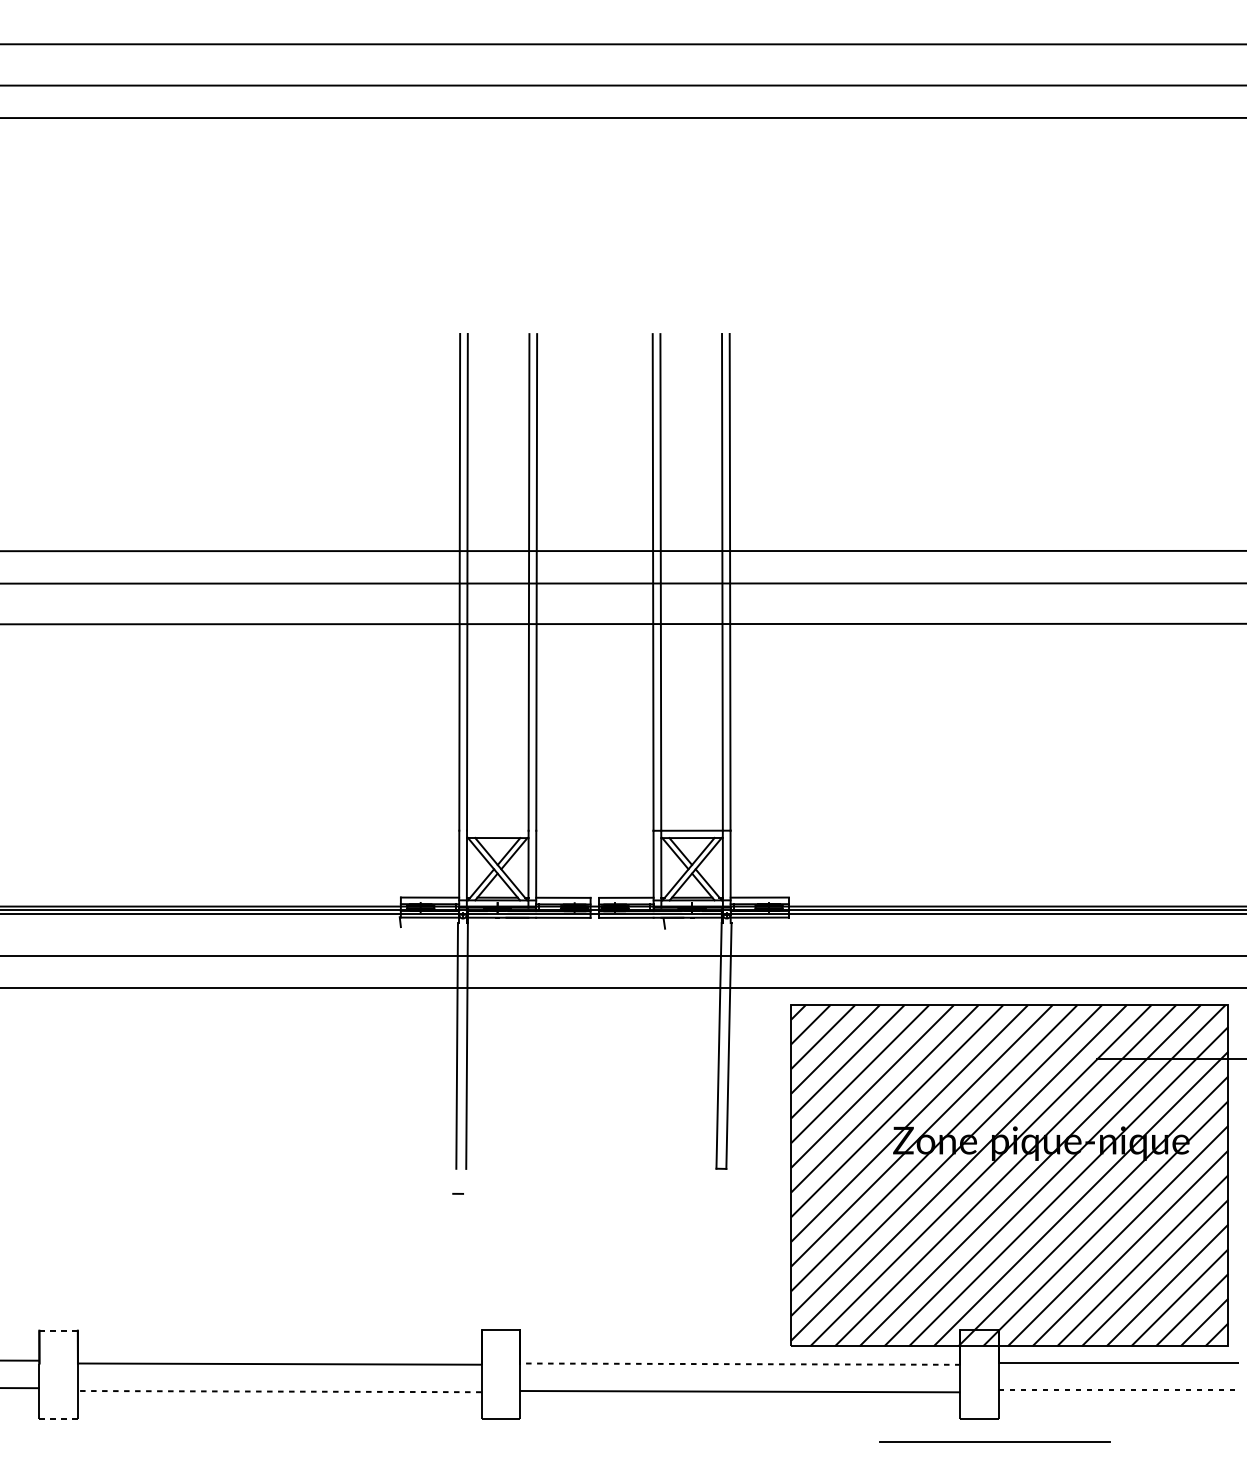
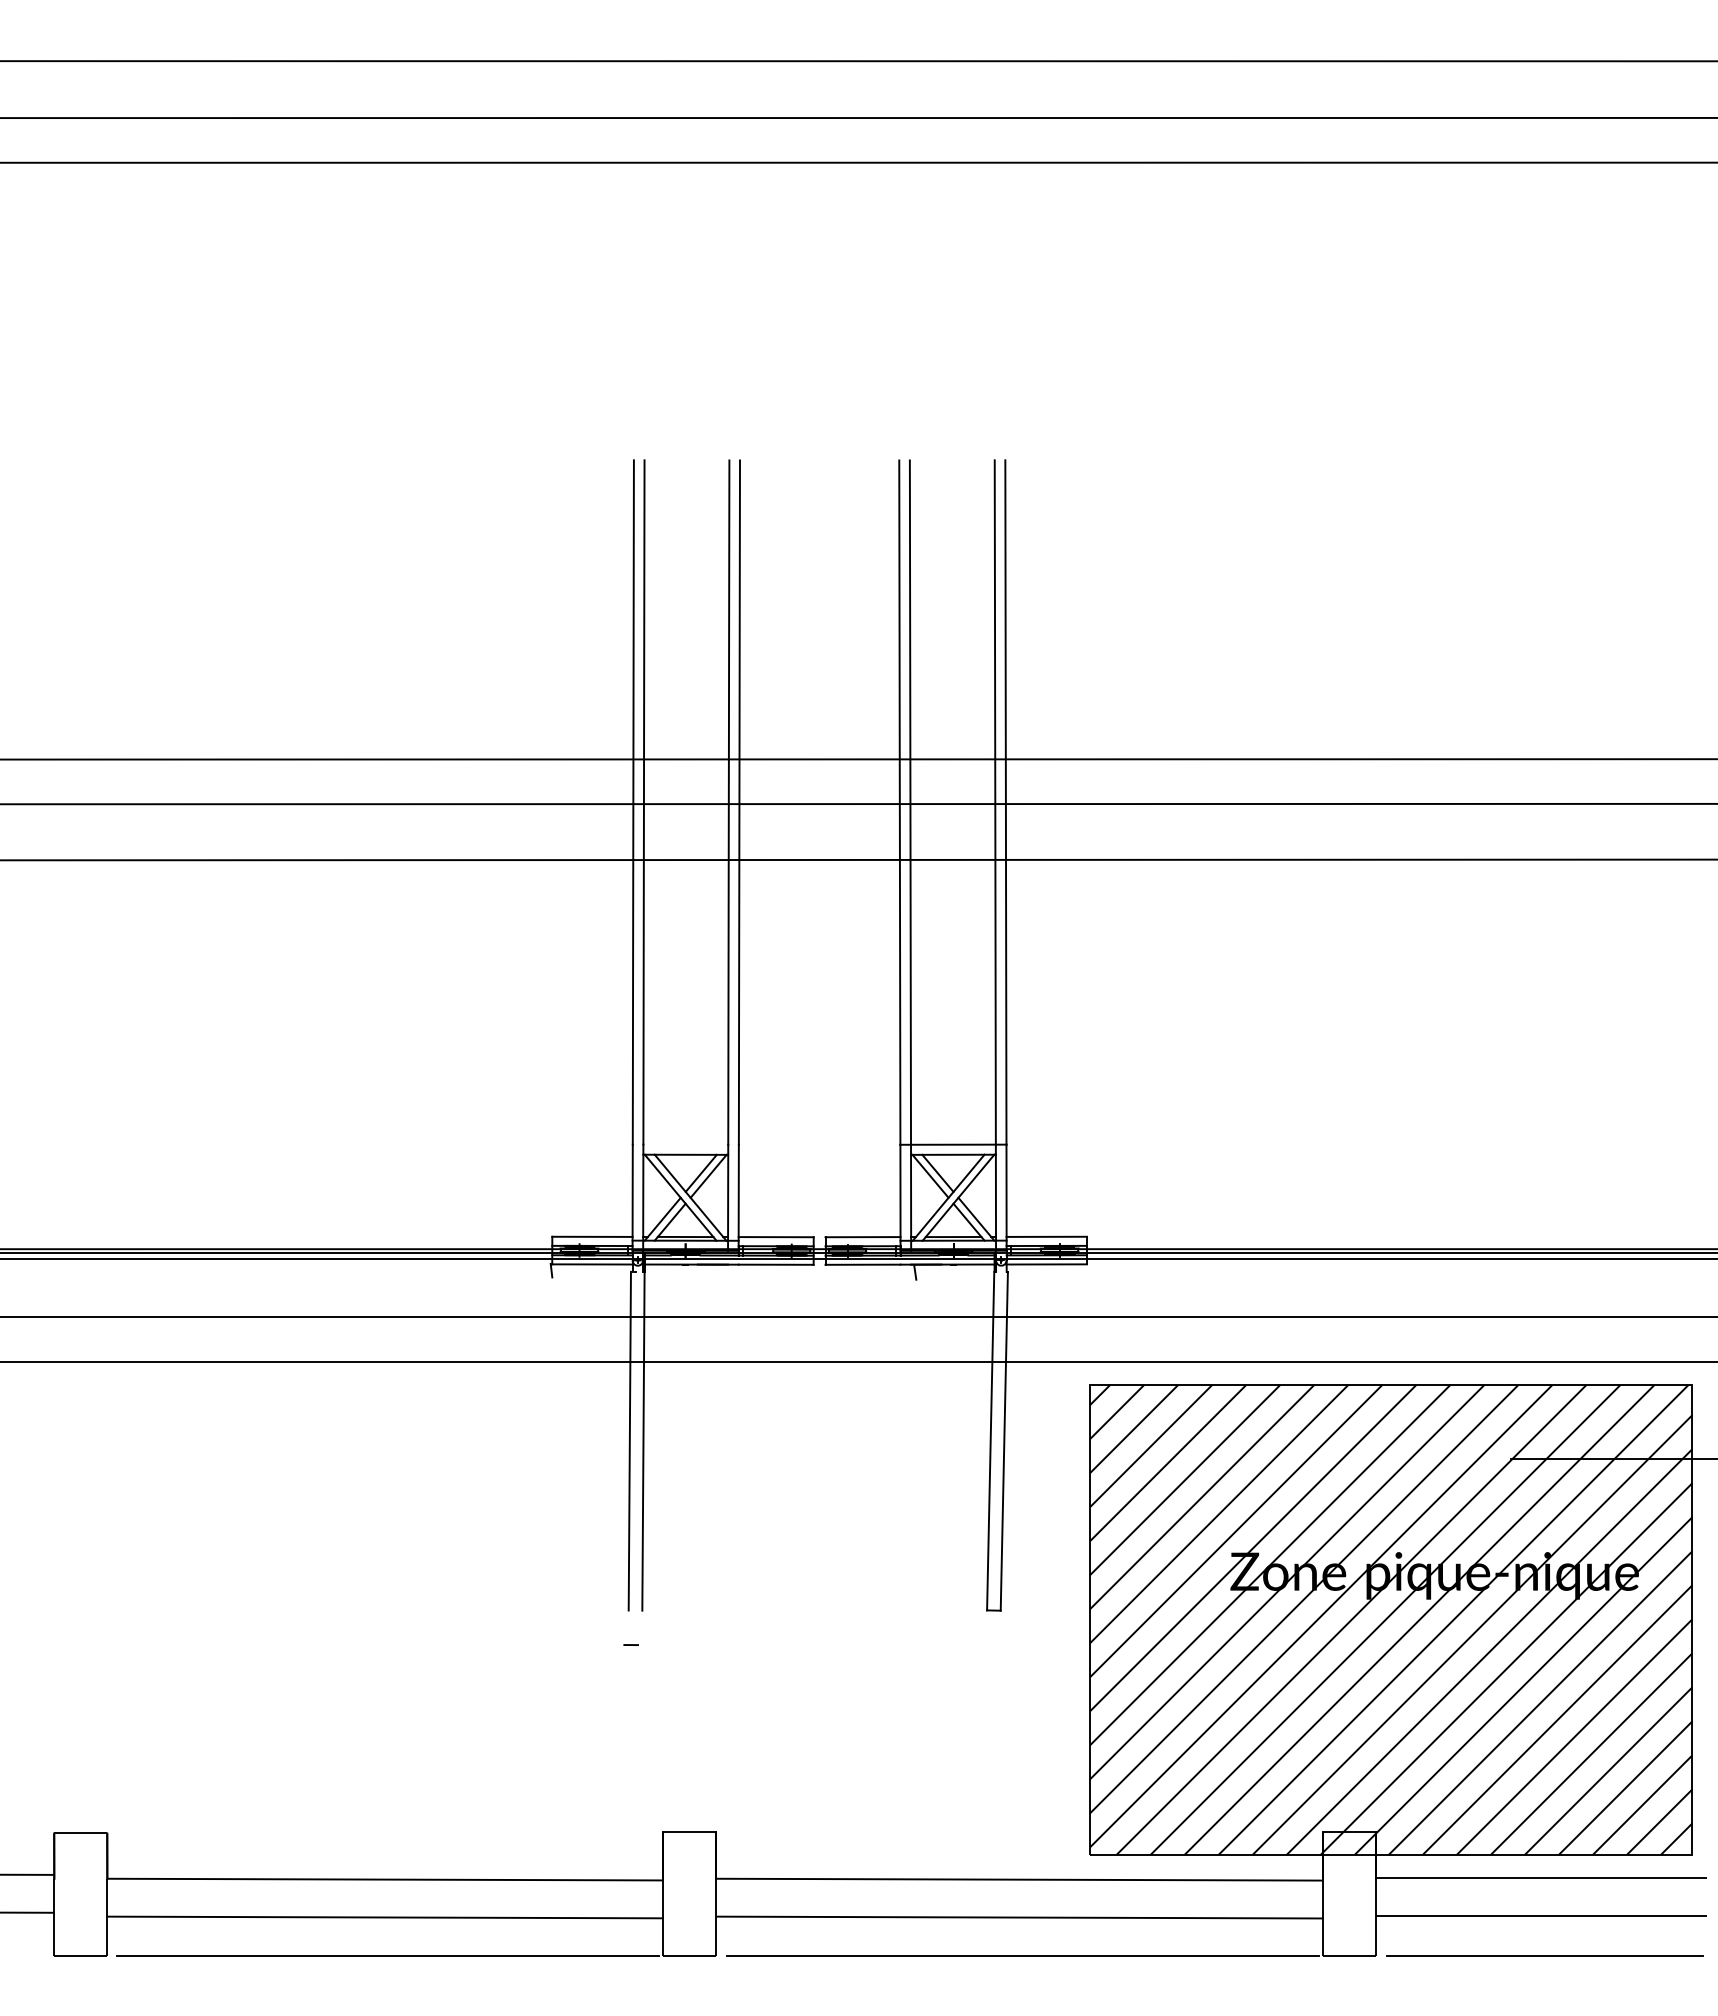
line: (58, 1330) -> (80, 1833), dashed -> solid
line: (739, 1364) -> (1019, 1879), dashed -> solid
line: (1118, 1390) -> (1541, 1915), dashed -> solid
line: (279, 1391) -> (384, 1917), dashed -> solid
line: (58, 1419) -> (80, 1955), dashed -> solid
line: (281, 1419) -> (387, 1955), added
line: (742, 1419) -> (1022, 1955), added
line: (994, 1441) -> (1544, 1955), moved

